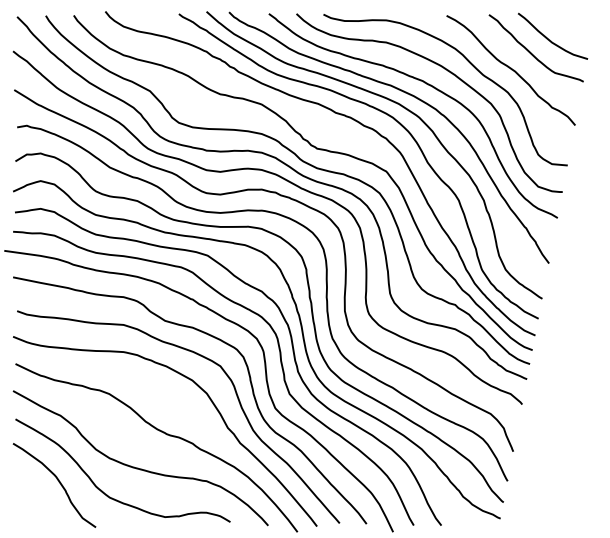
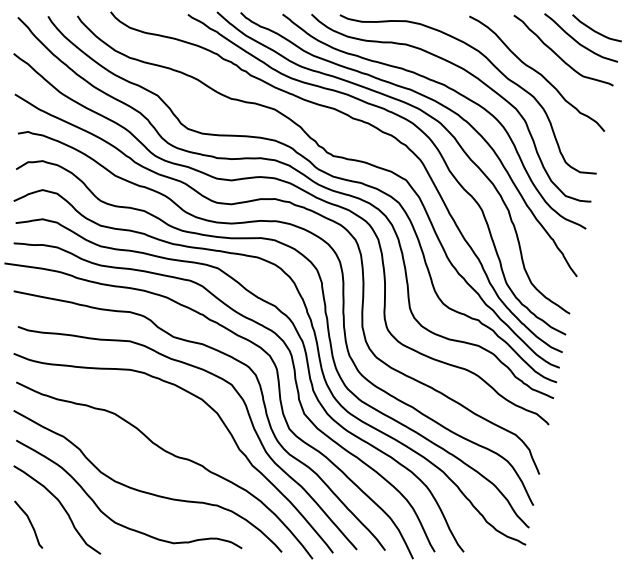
curve: (565, 28) -> (594, 29), added
curve: (28, 498) -> (29, 523), added

